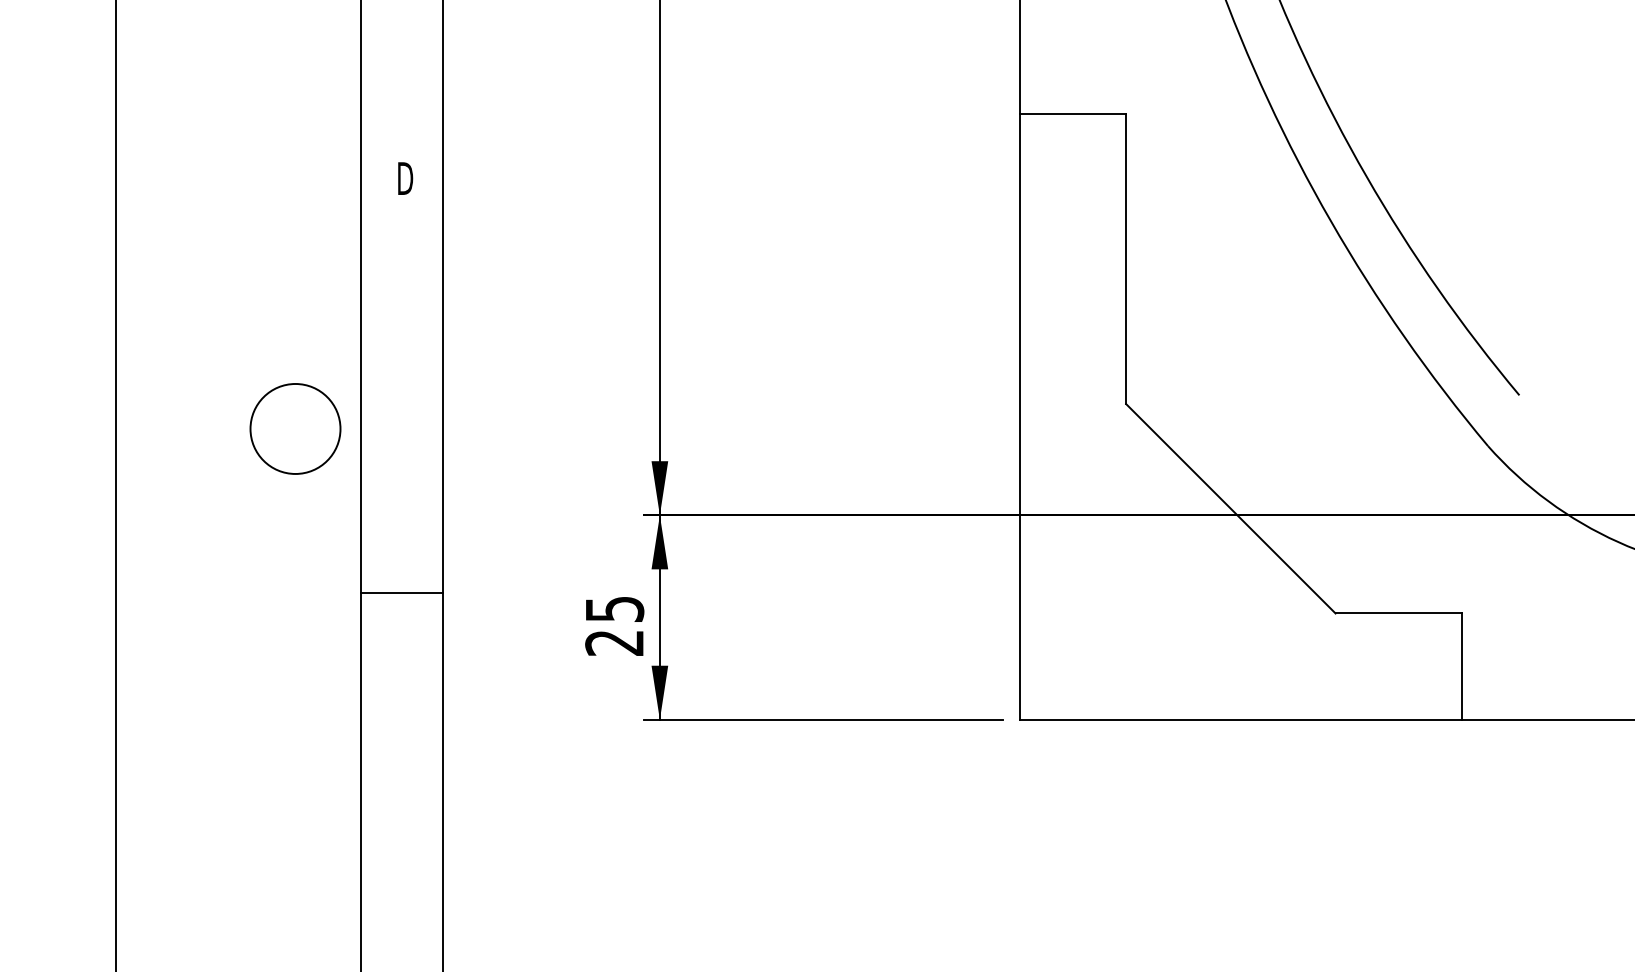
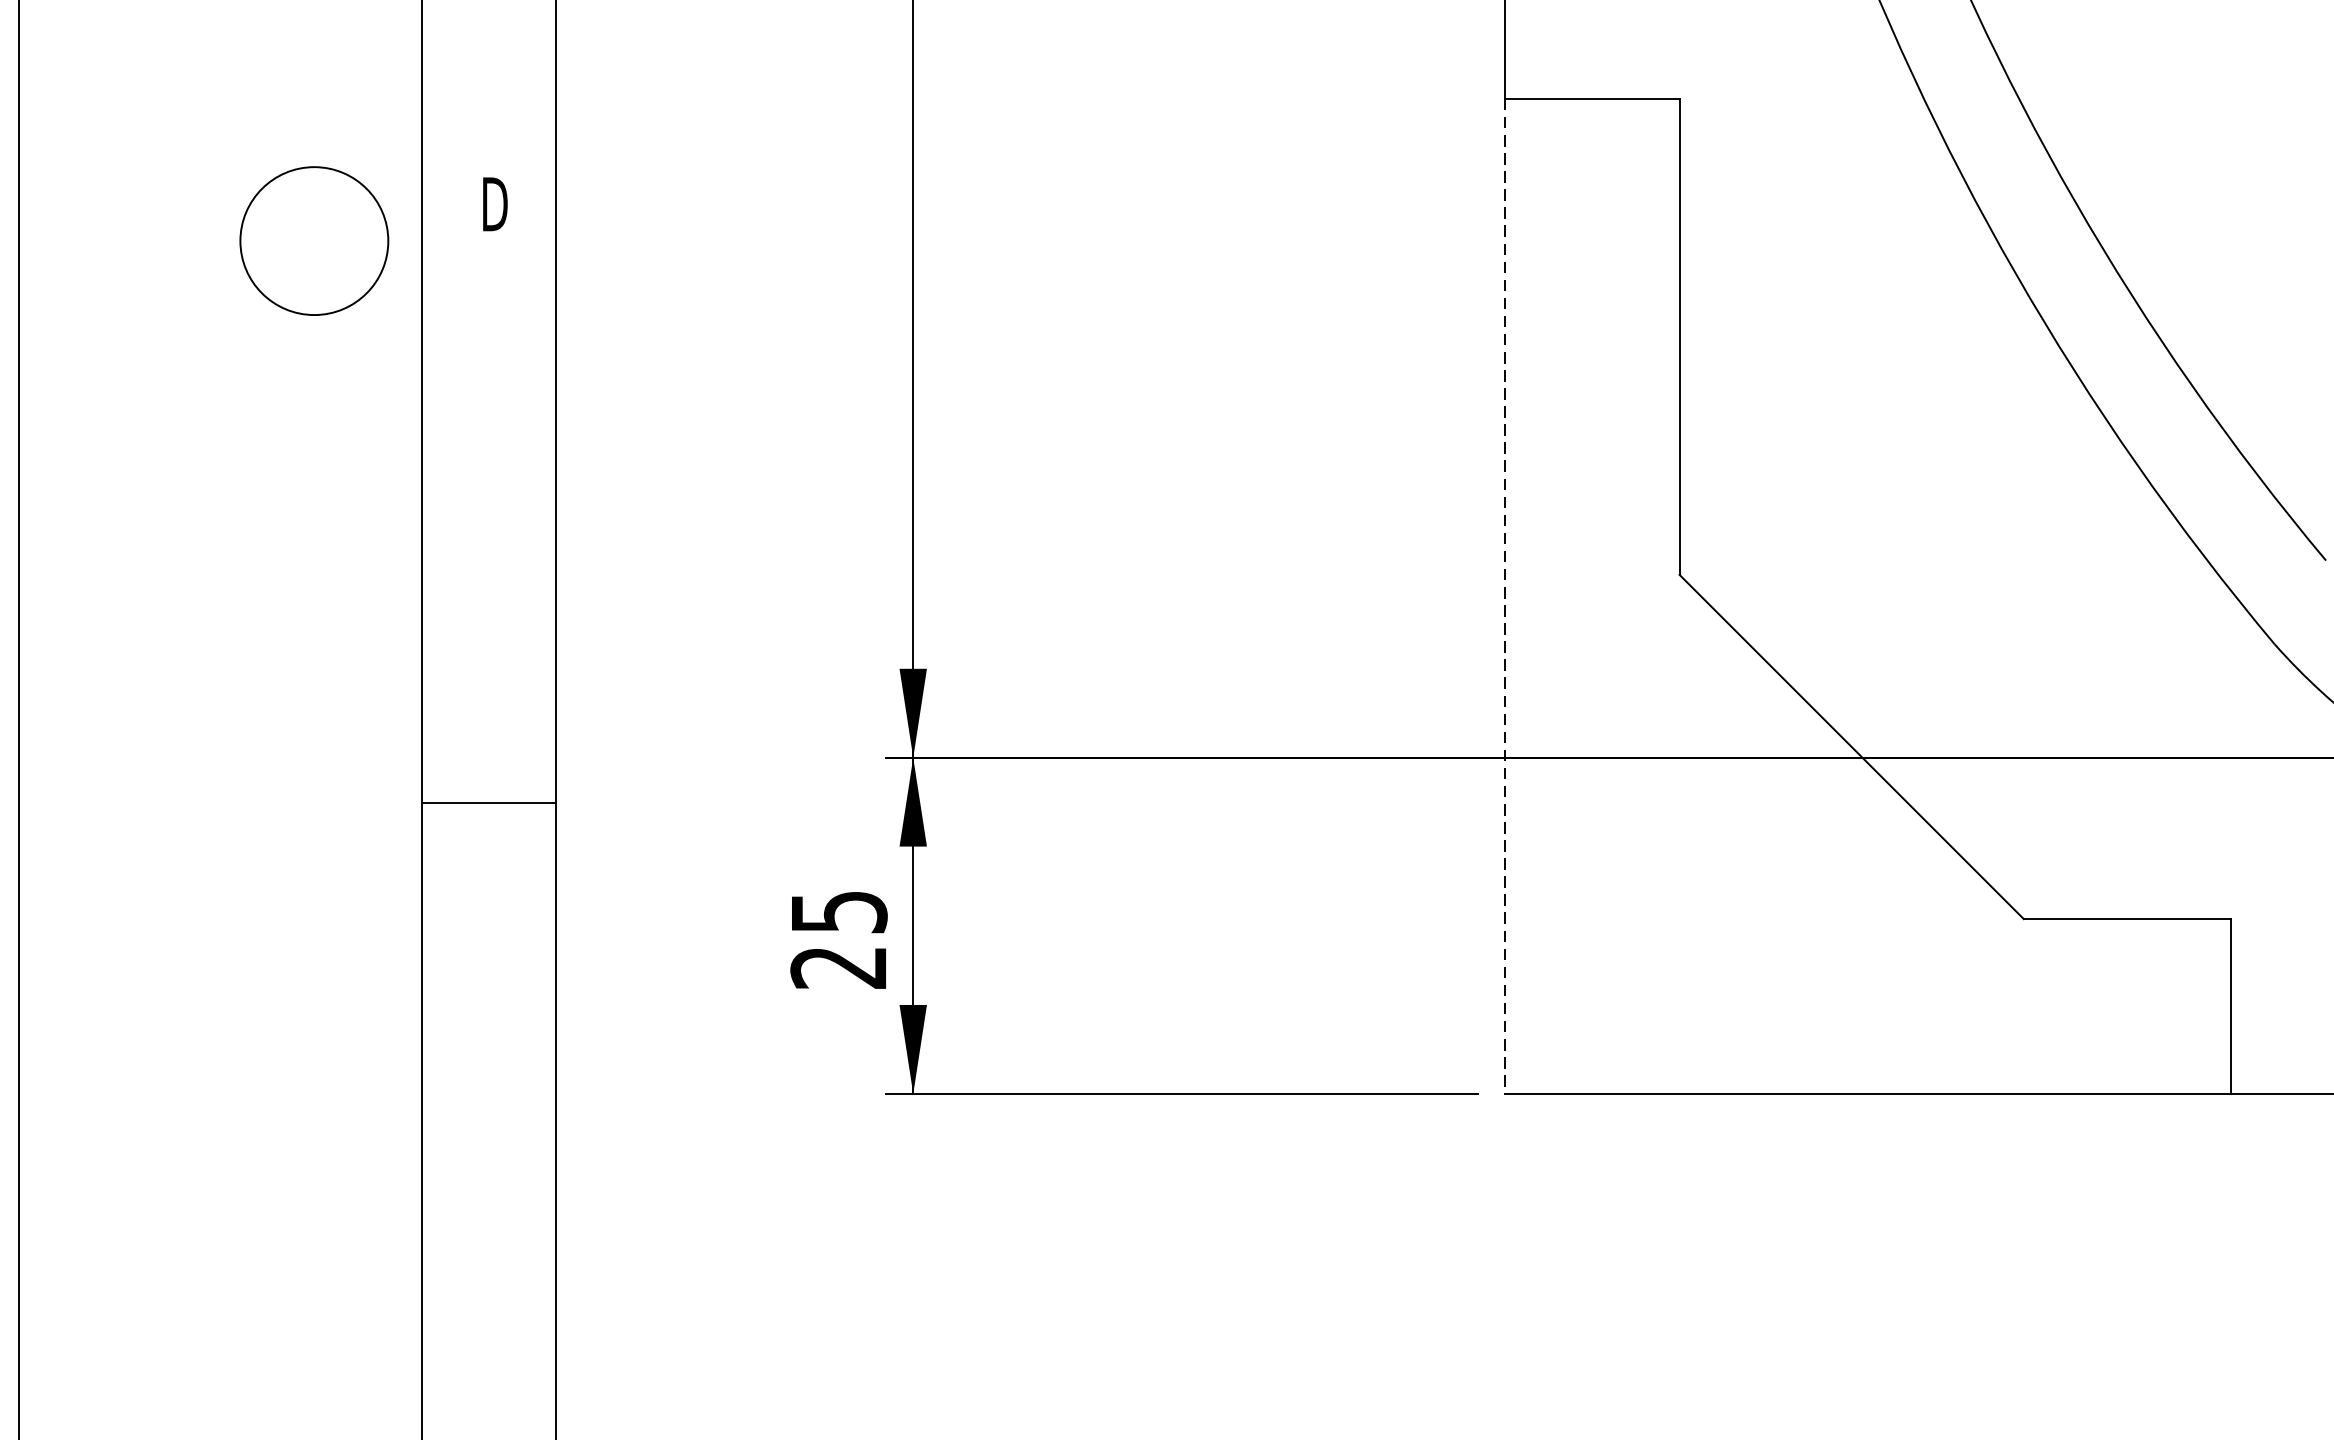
line: (1019, 417) -> (1504, 596), solid -> dashed
circle: (295, 428) -> (314, 240), moved
line: (401, 592) -> (488, 802), moved

